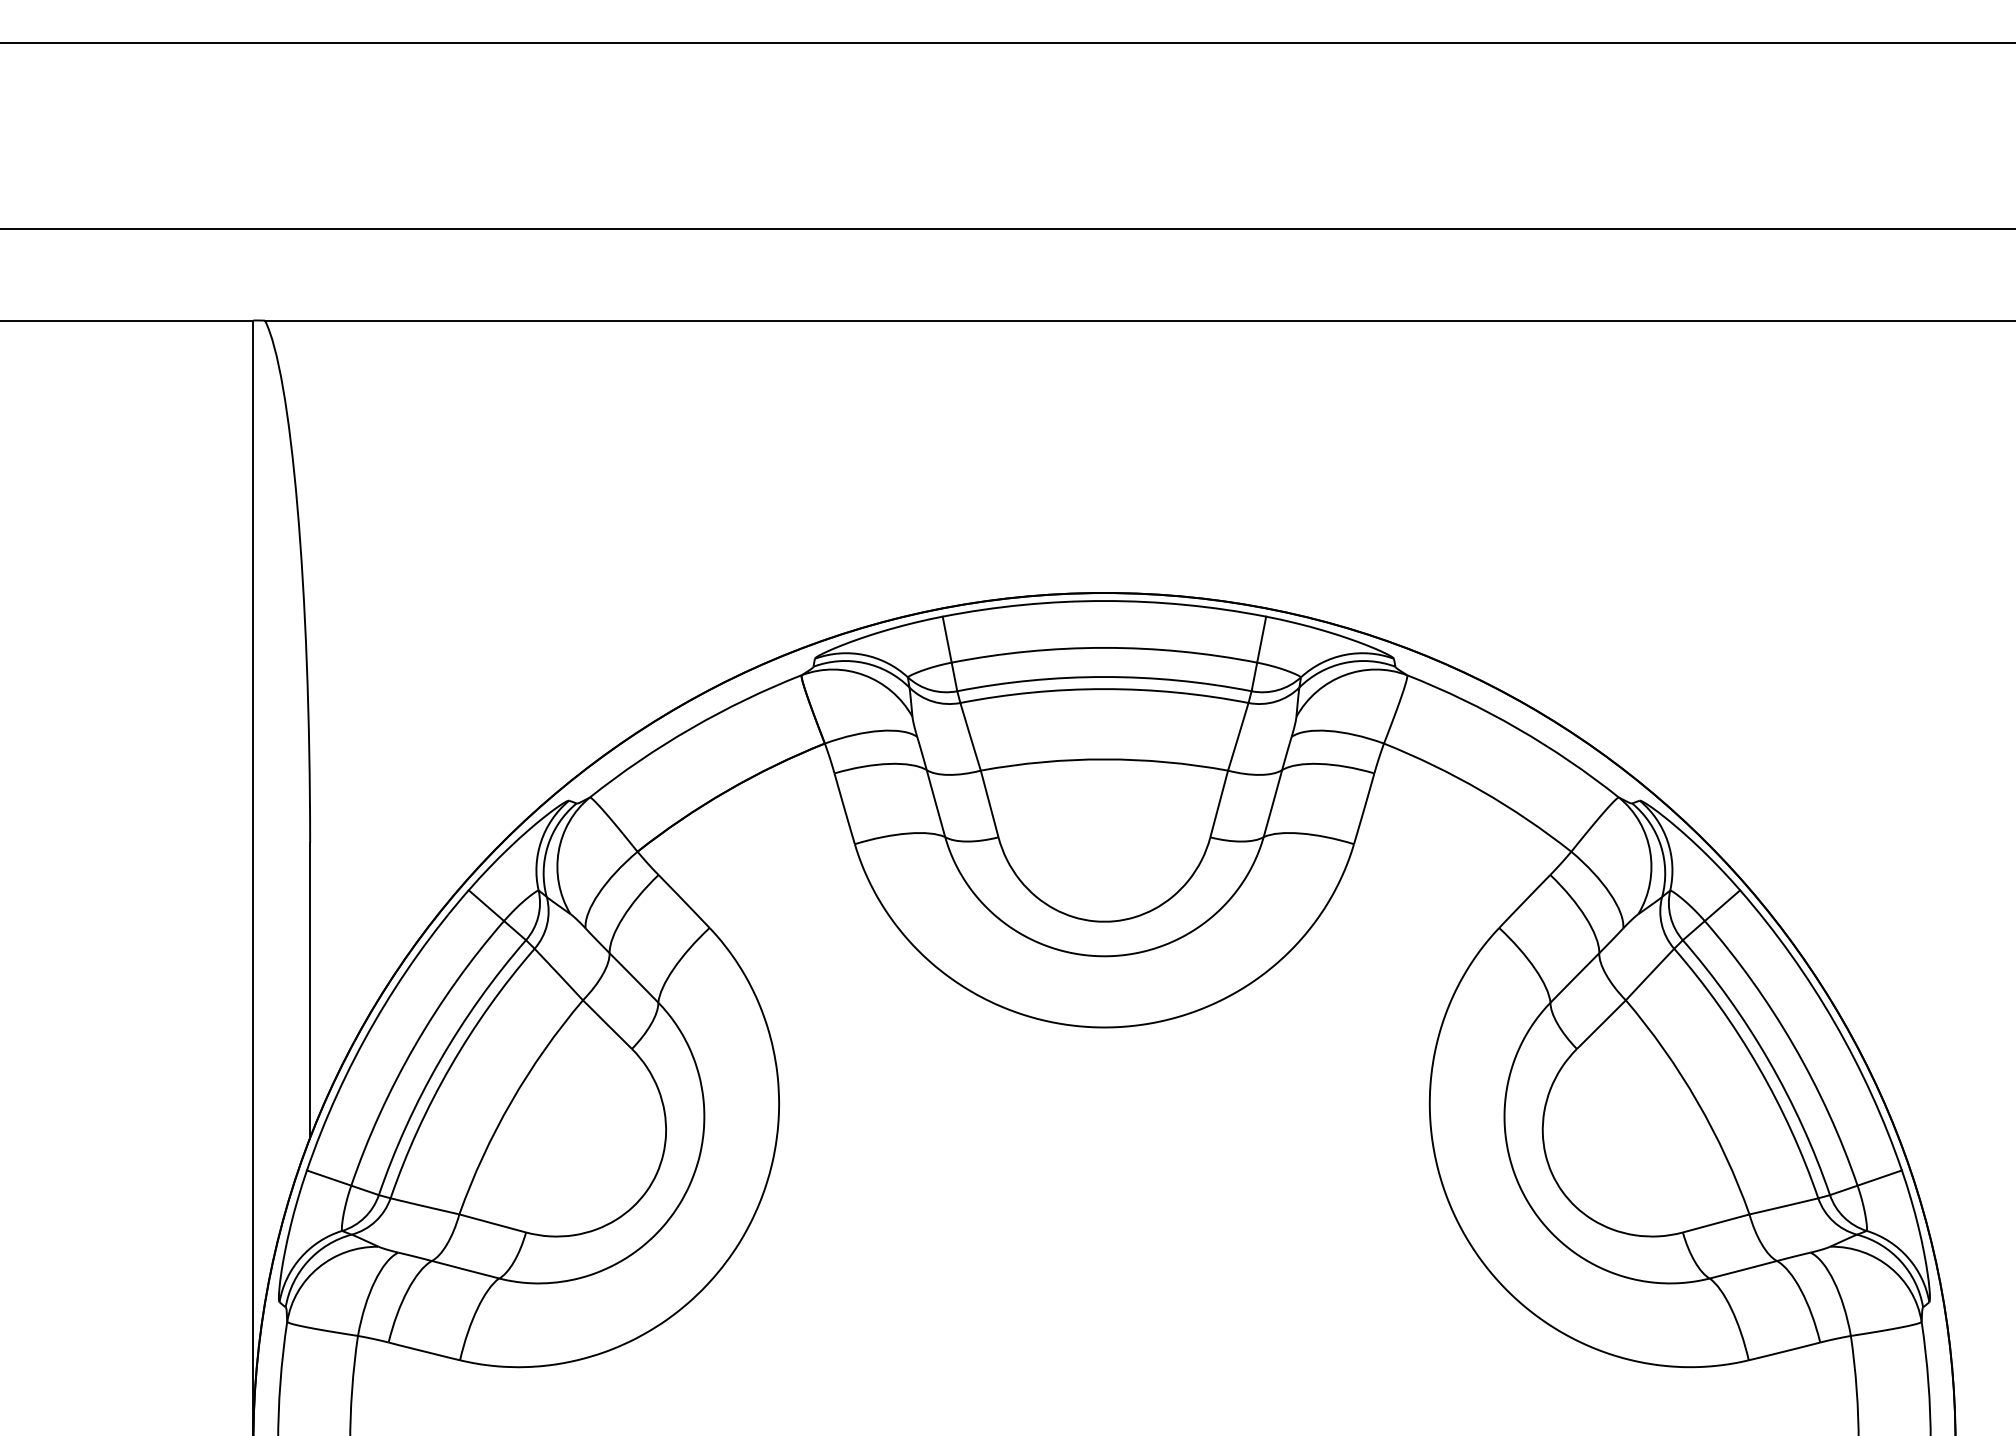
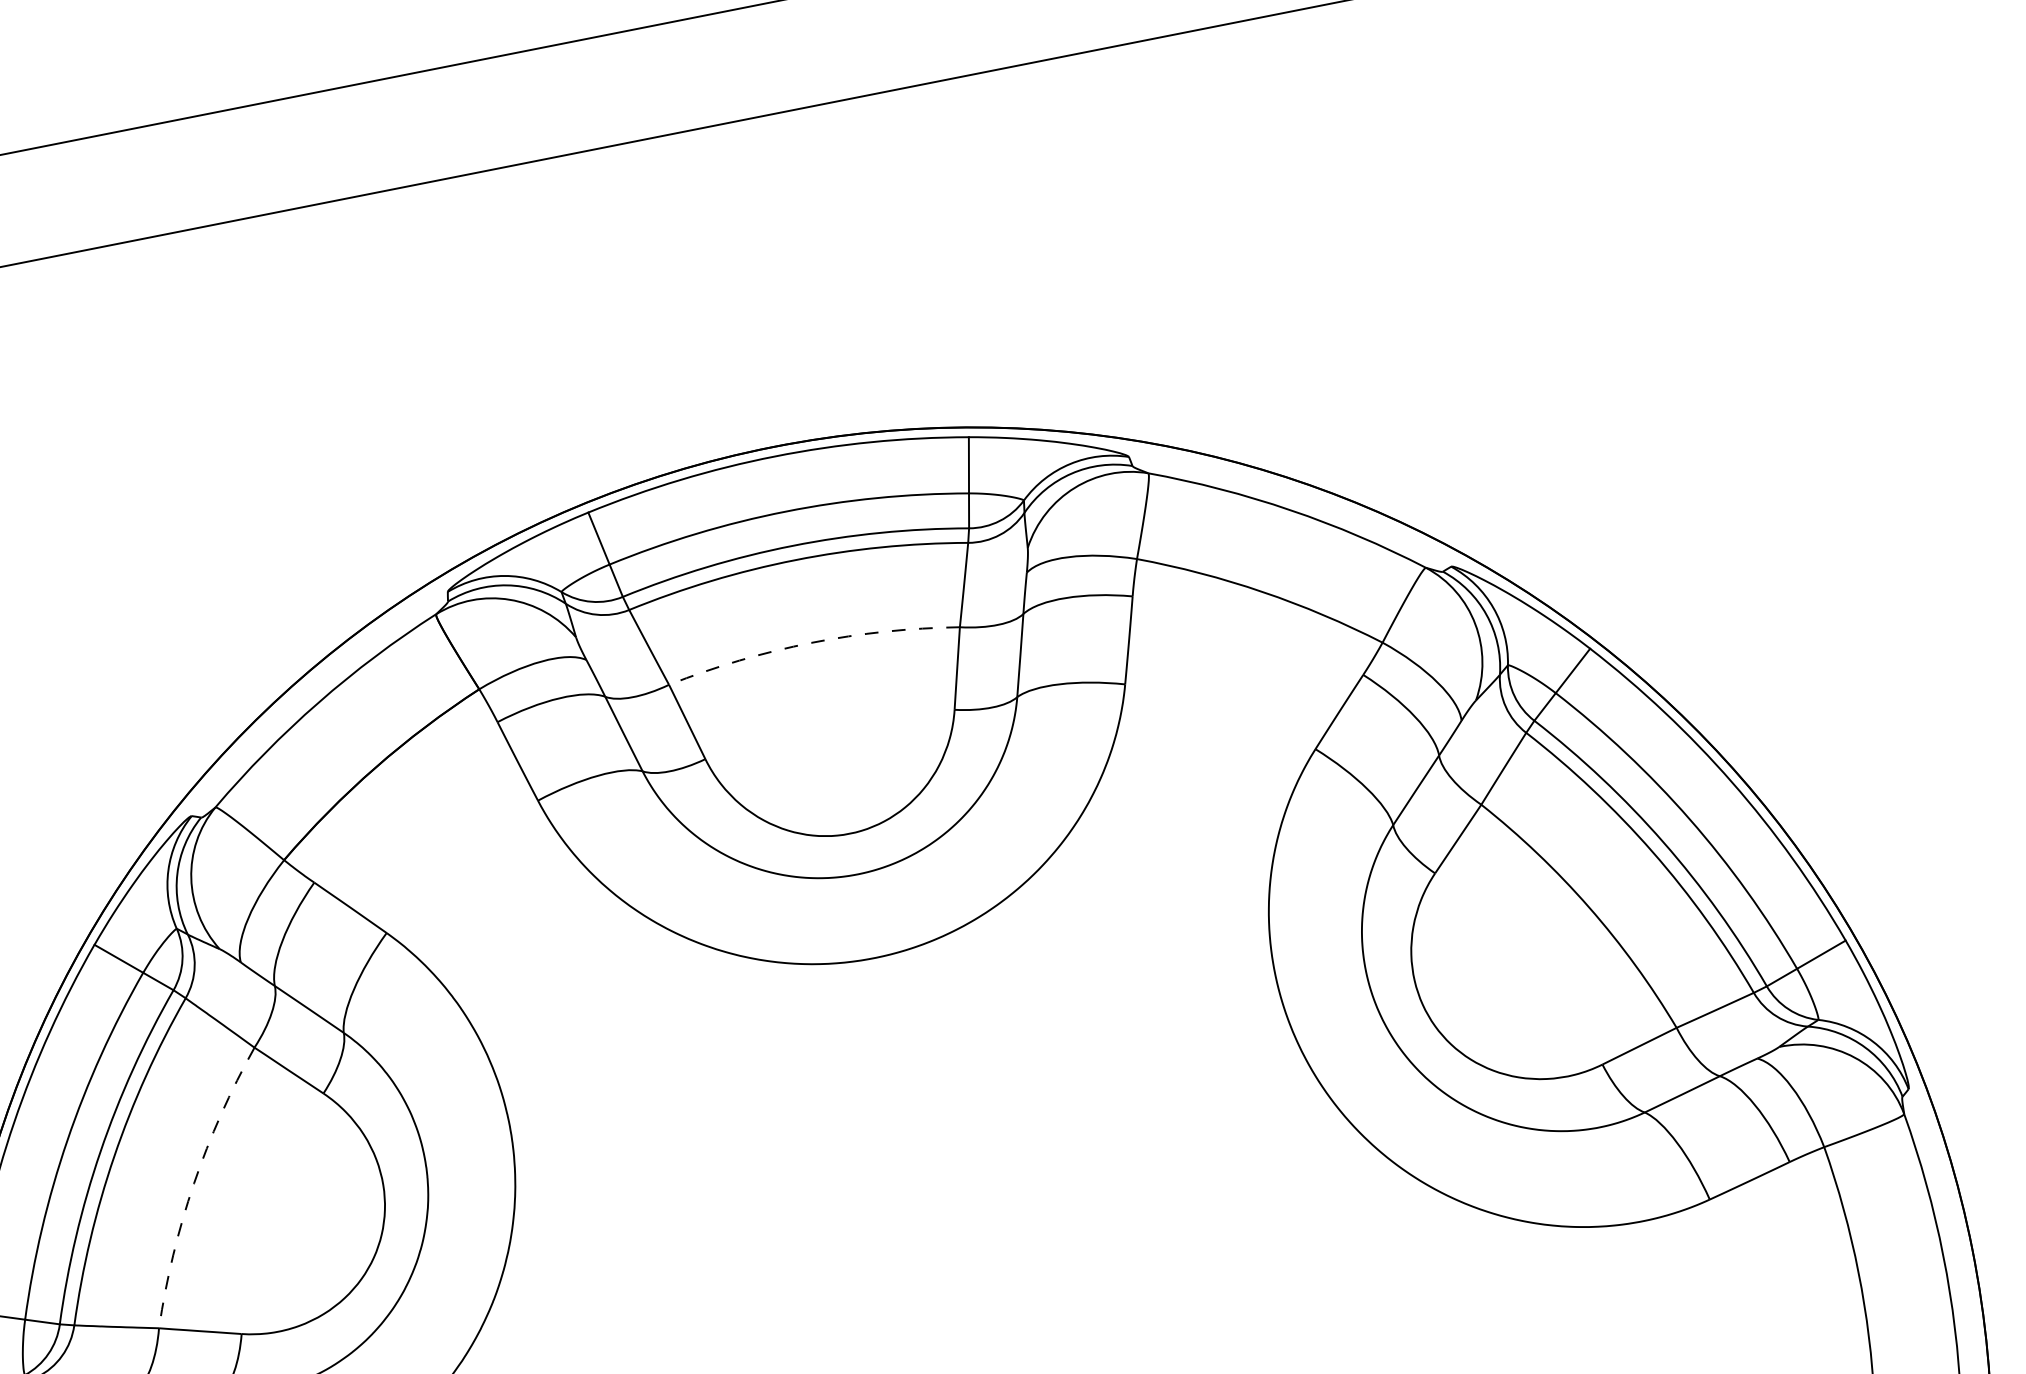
arc: (1104, 759) -> (811, 642), solid -> dashed
arc: (511, 1101) -> (194, 1183), solid -> dashed

